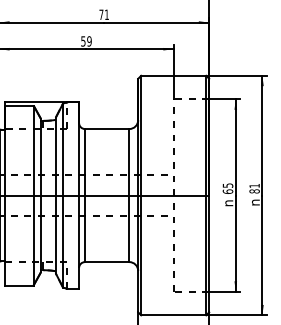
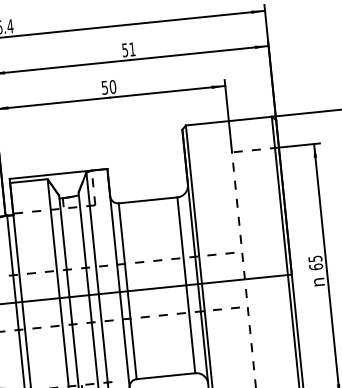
text: (101, 14) -> (125, 49), 71 -> 51
text: (89, 41) -> (112, 87), 59 -> 50

